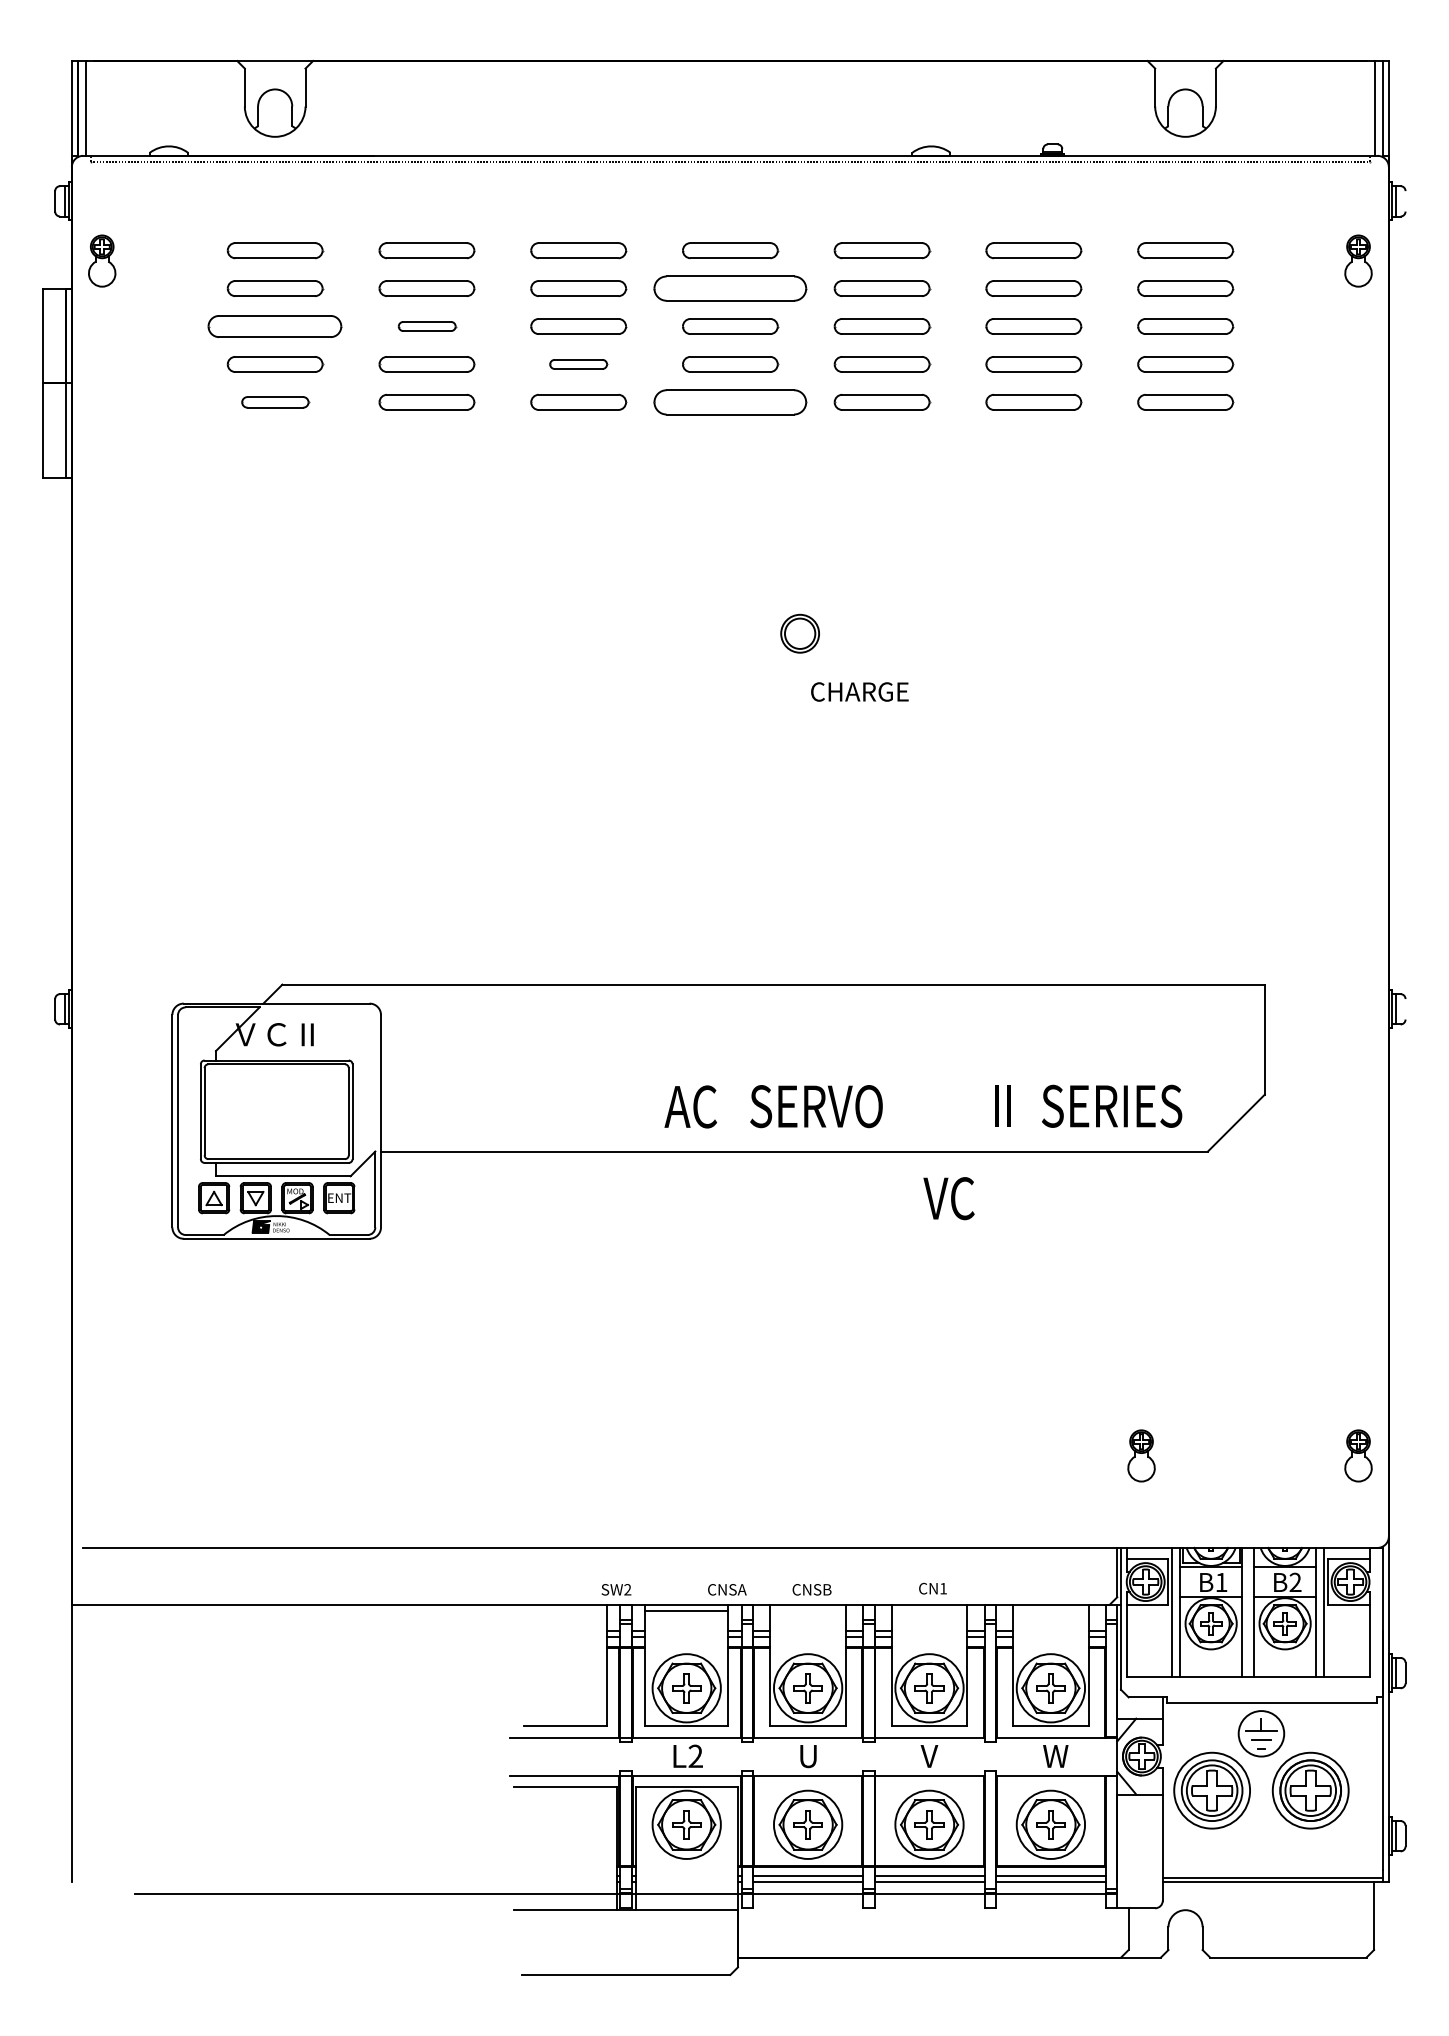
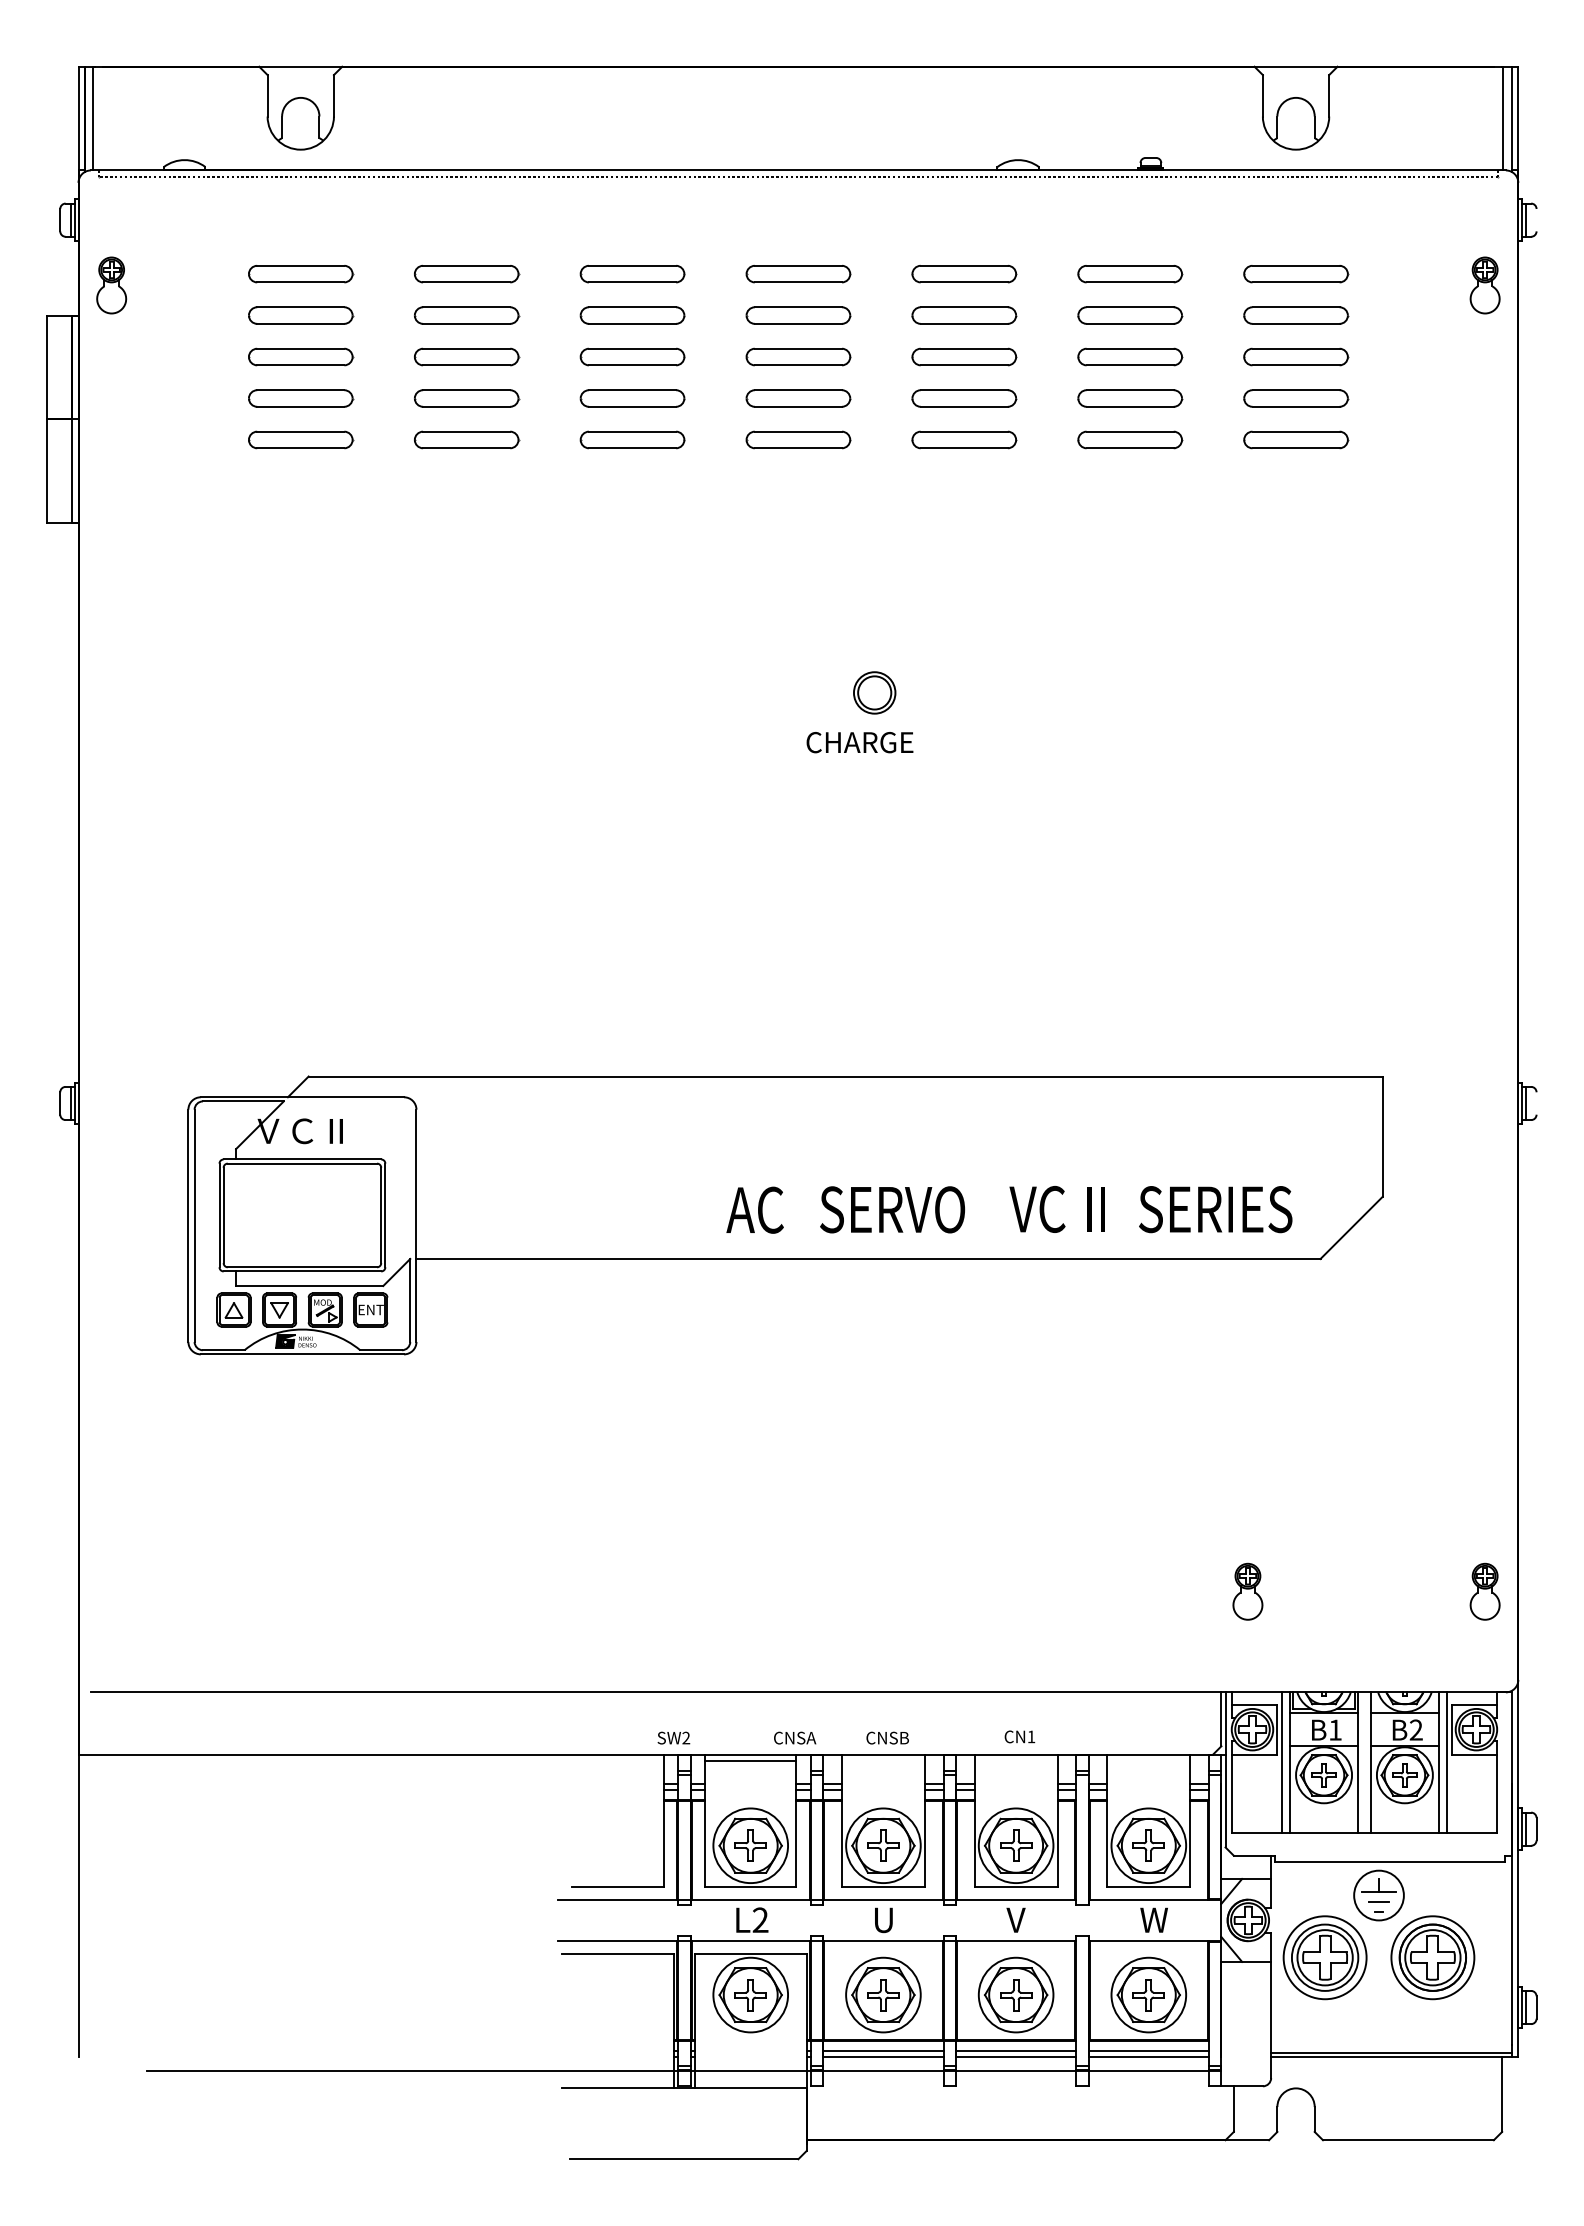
part: (730, 288) -> (798, 315), size x0.62
part: (275, 326) -> (301, 356), size x0.71
part: (427, 326) -> (467, 356), size x1.67
part: (578, 364) -> (632, 398), size x1.67
part: (275, 401) -> (301, 439), size x1.43
part: (730, 401) -> (798, 439), size x0.62
text: (859, 691) -> (859, 742), moved
text: (949, 1198) -> (1037, 1209), moved

